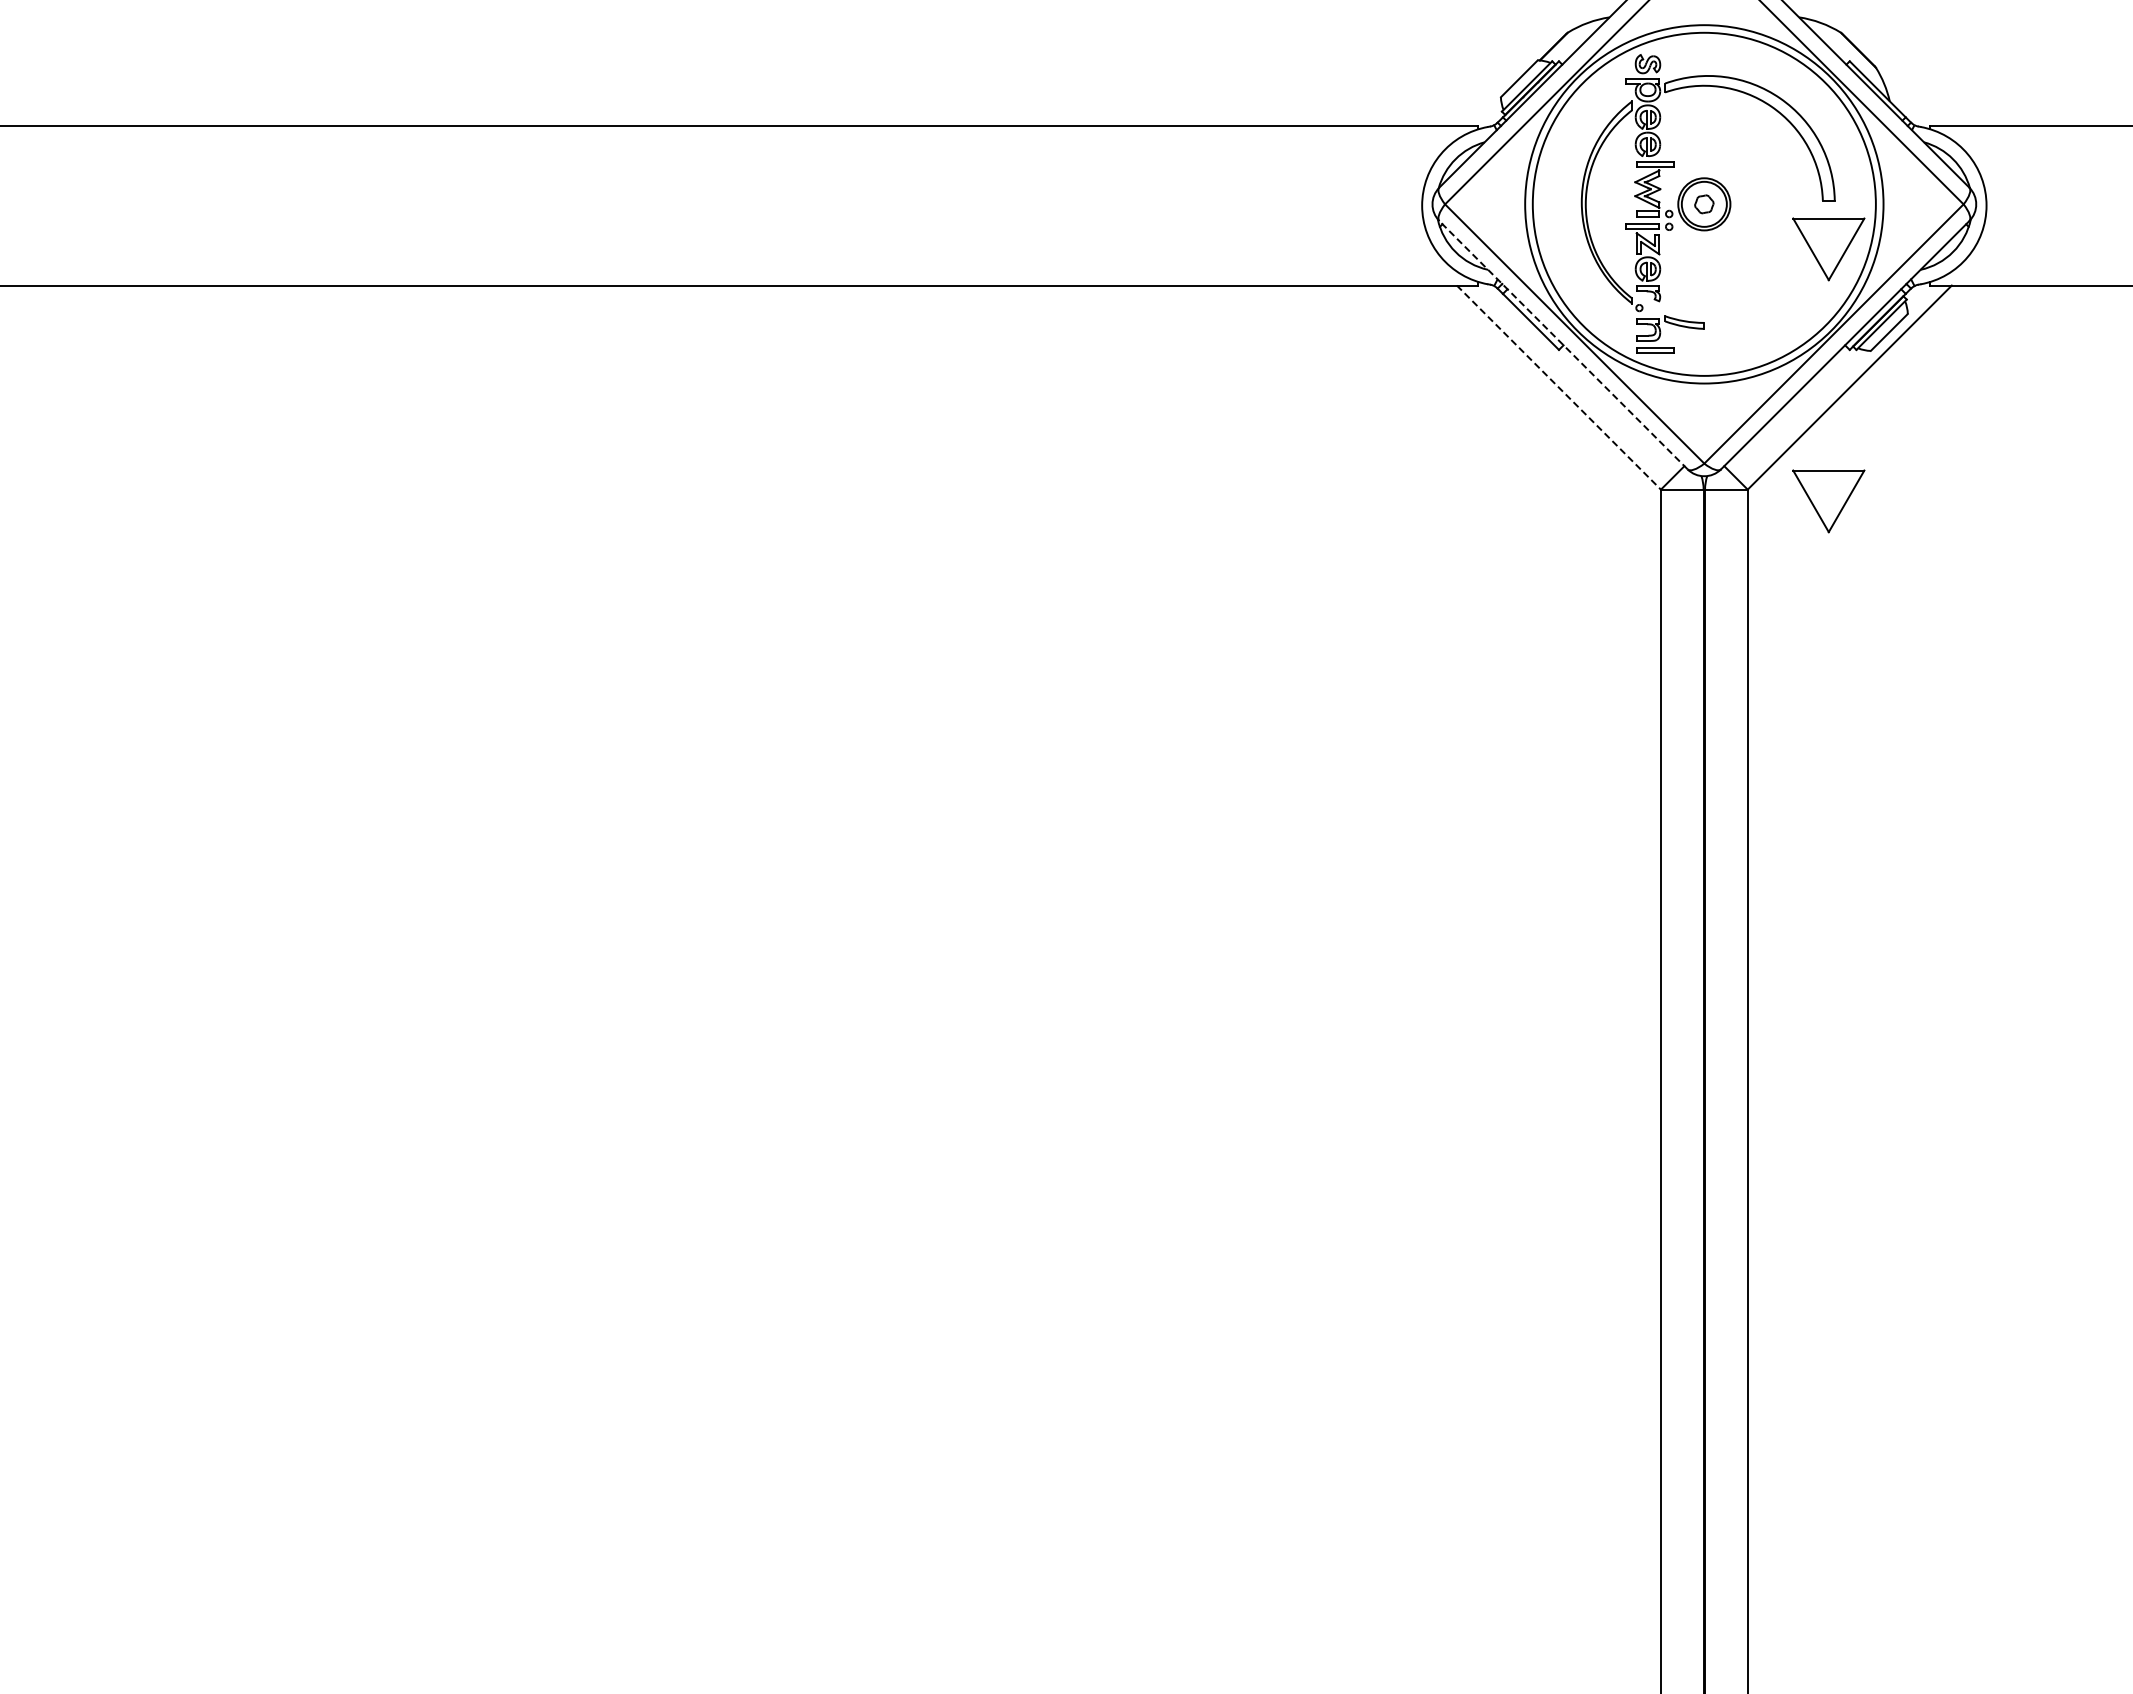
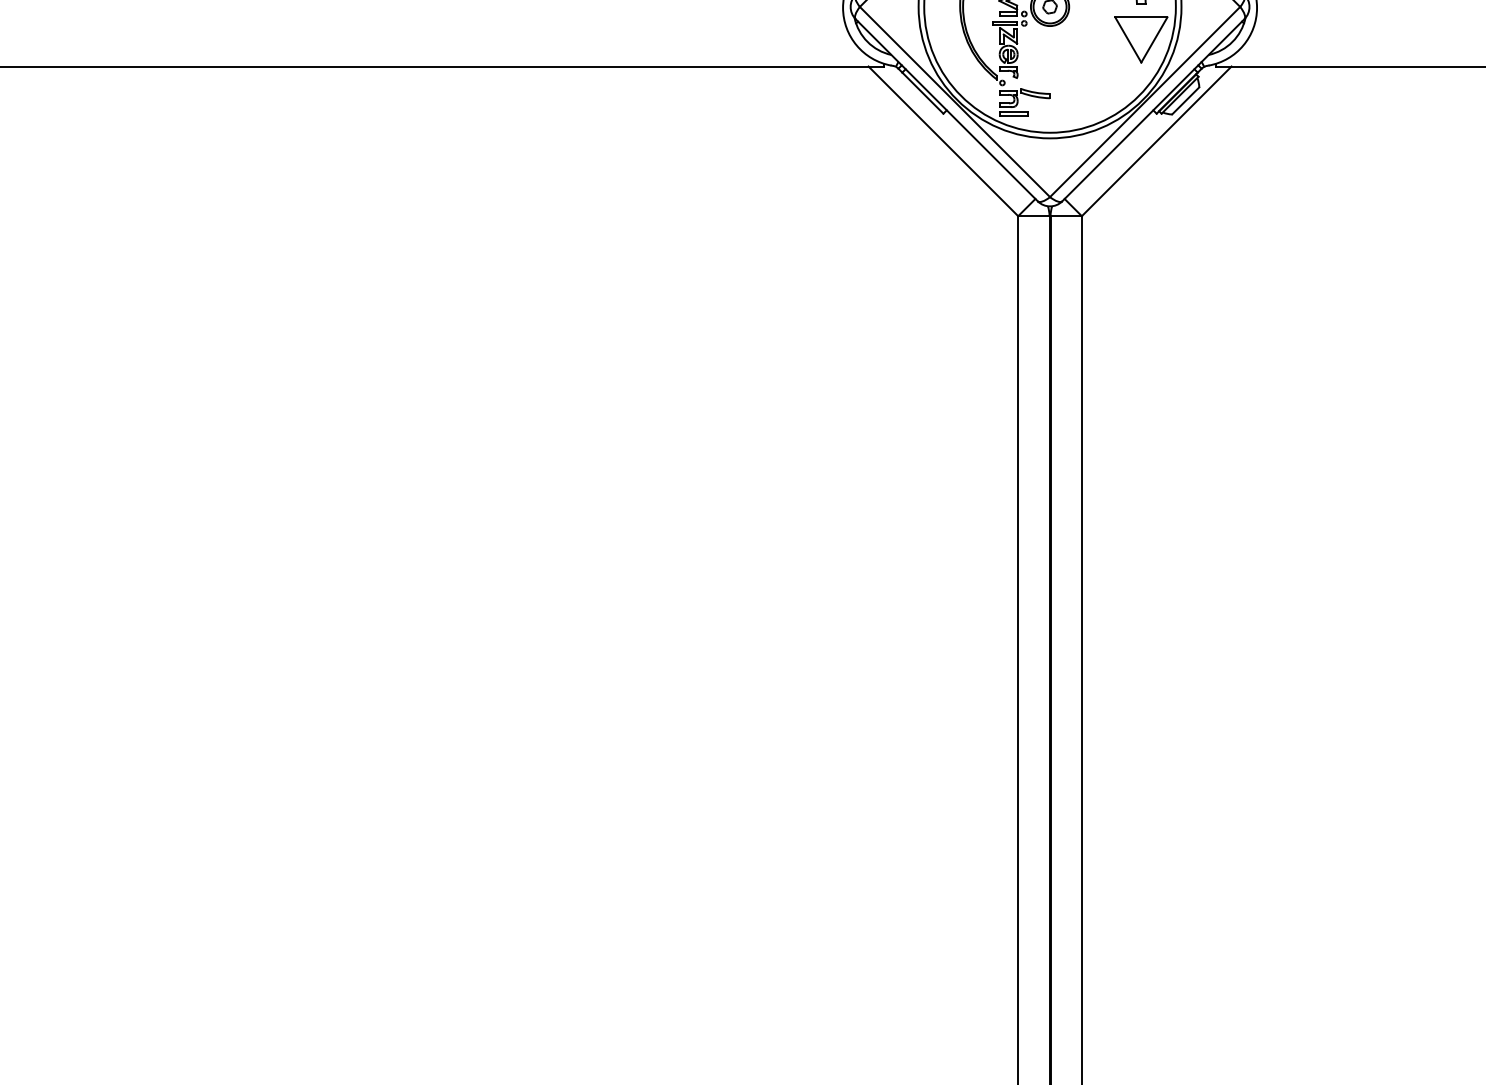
line: (1563, 344) -> (946, 109), dashed -> solid
line: (1559, 387) -> (943, 141), dashed -> solid
part: (1828, 501) -> (1141, 224), removed

